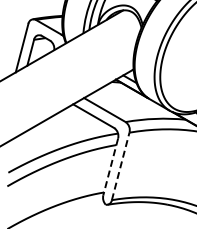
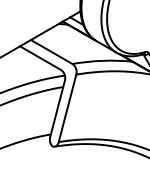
line: (120, 166) -> (67, 108), dashed -> solid
line: (110, 167) -> (57, 109), dashed -> solid

